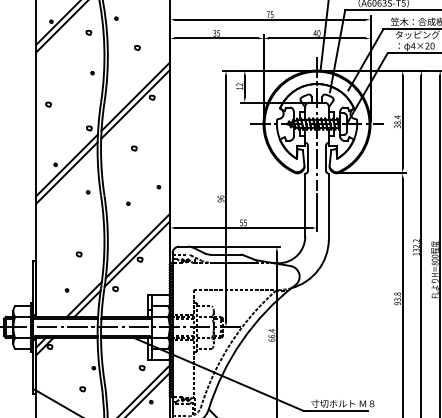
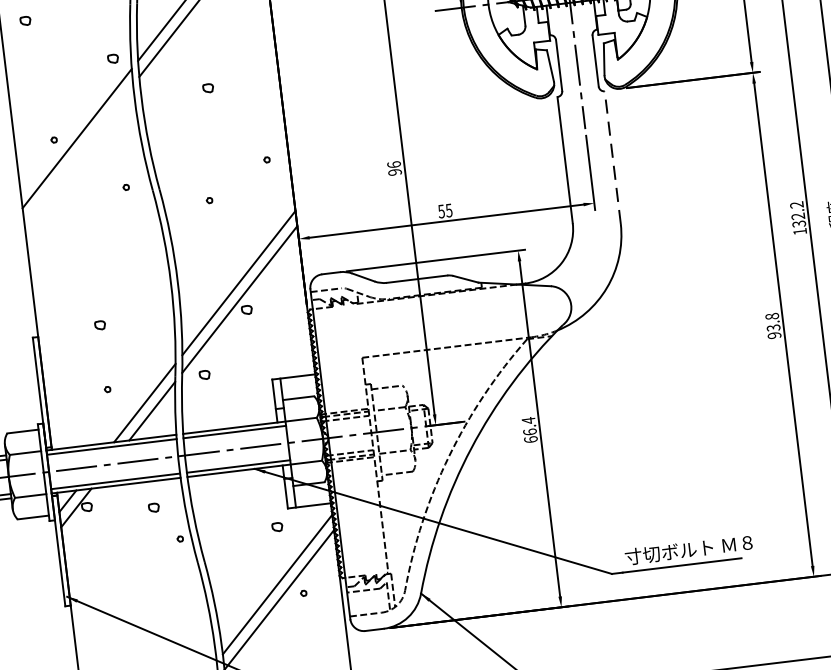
line: (66, 172) -> (77, 152), removed
line: (328, 206) -> (612, 157), solid -> dashed
part: (78, 254) -> (98, 325), moved
part: (82, 389) -> (153, 508), moved

